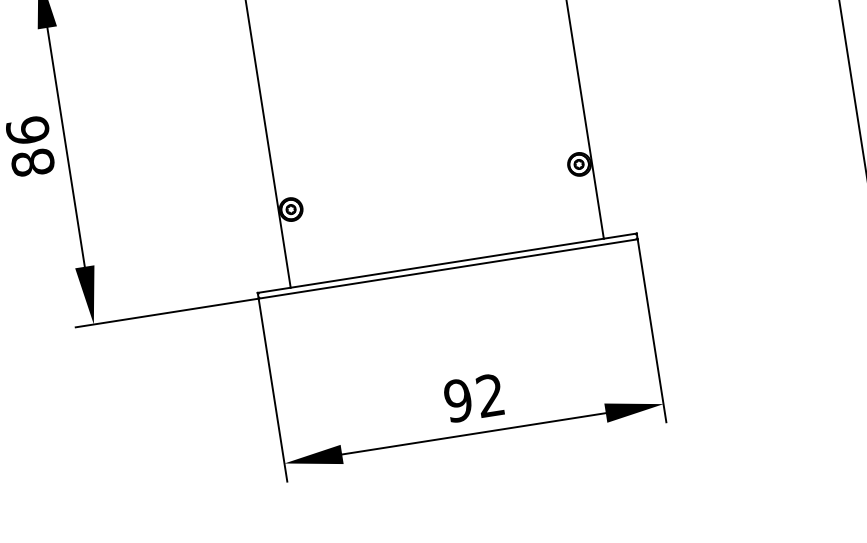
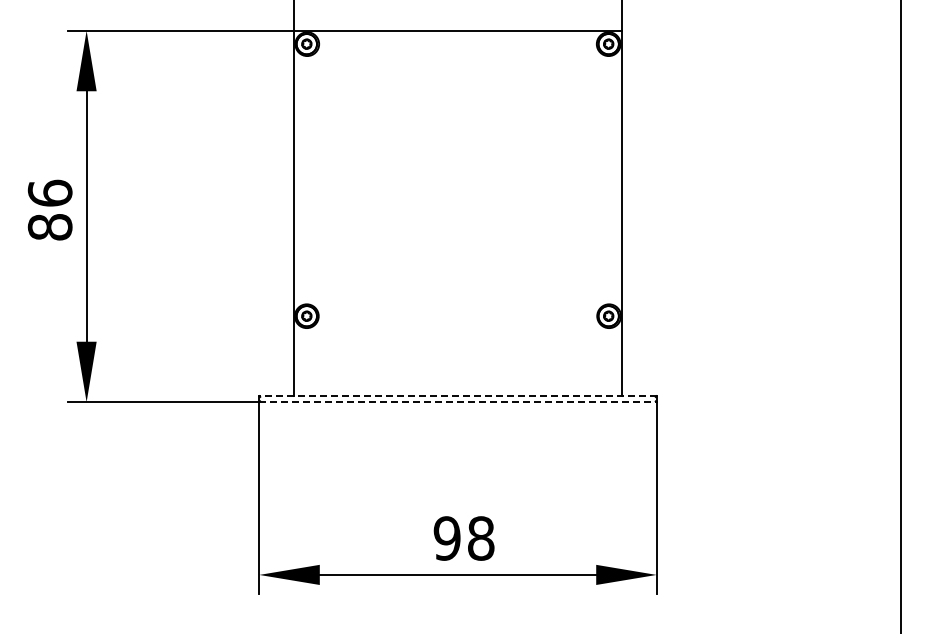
line: (446, 263) -> (457, 396), solid -> dashed
line: (447, 269) -> (457, 402), solid -> dashed
text: (490, 395) -> (481, 538), 92 -> 98

